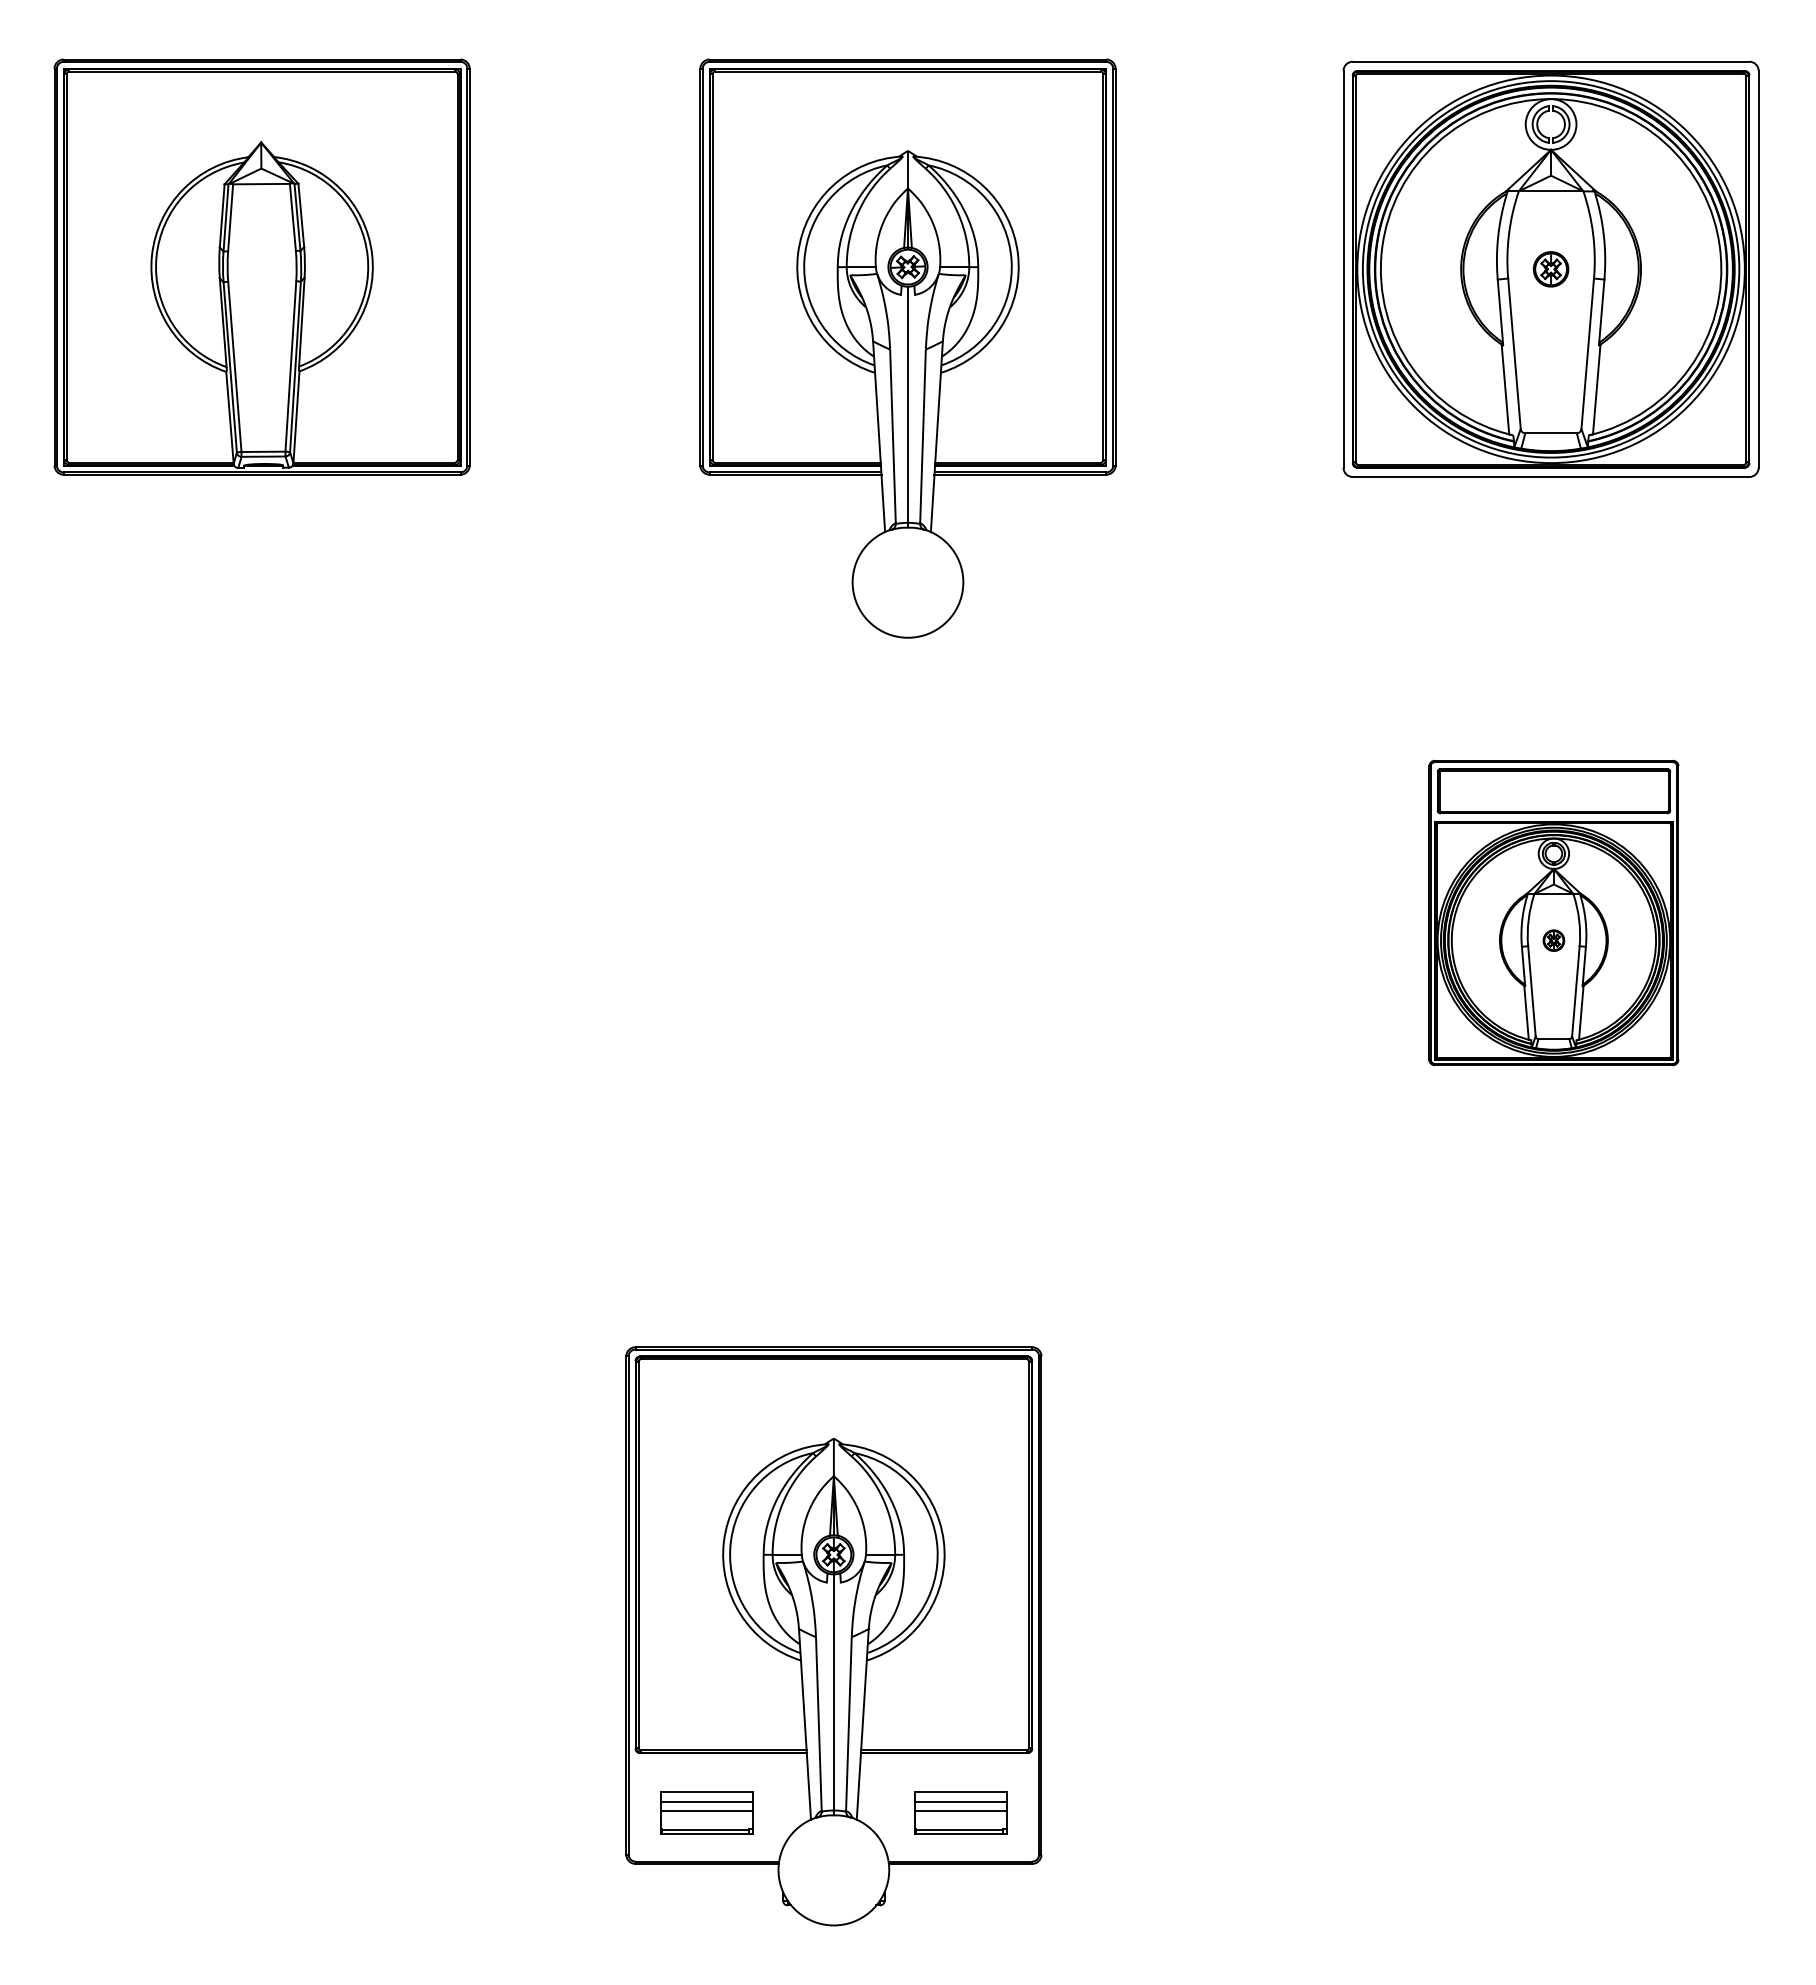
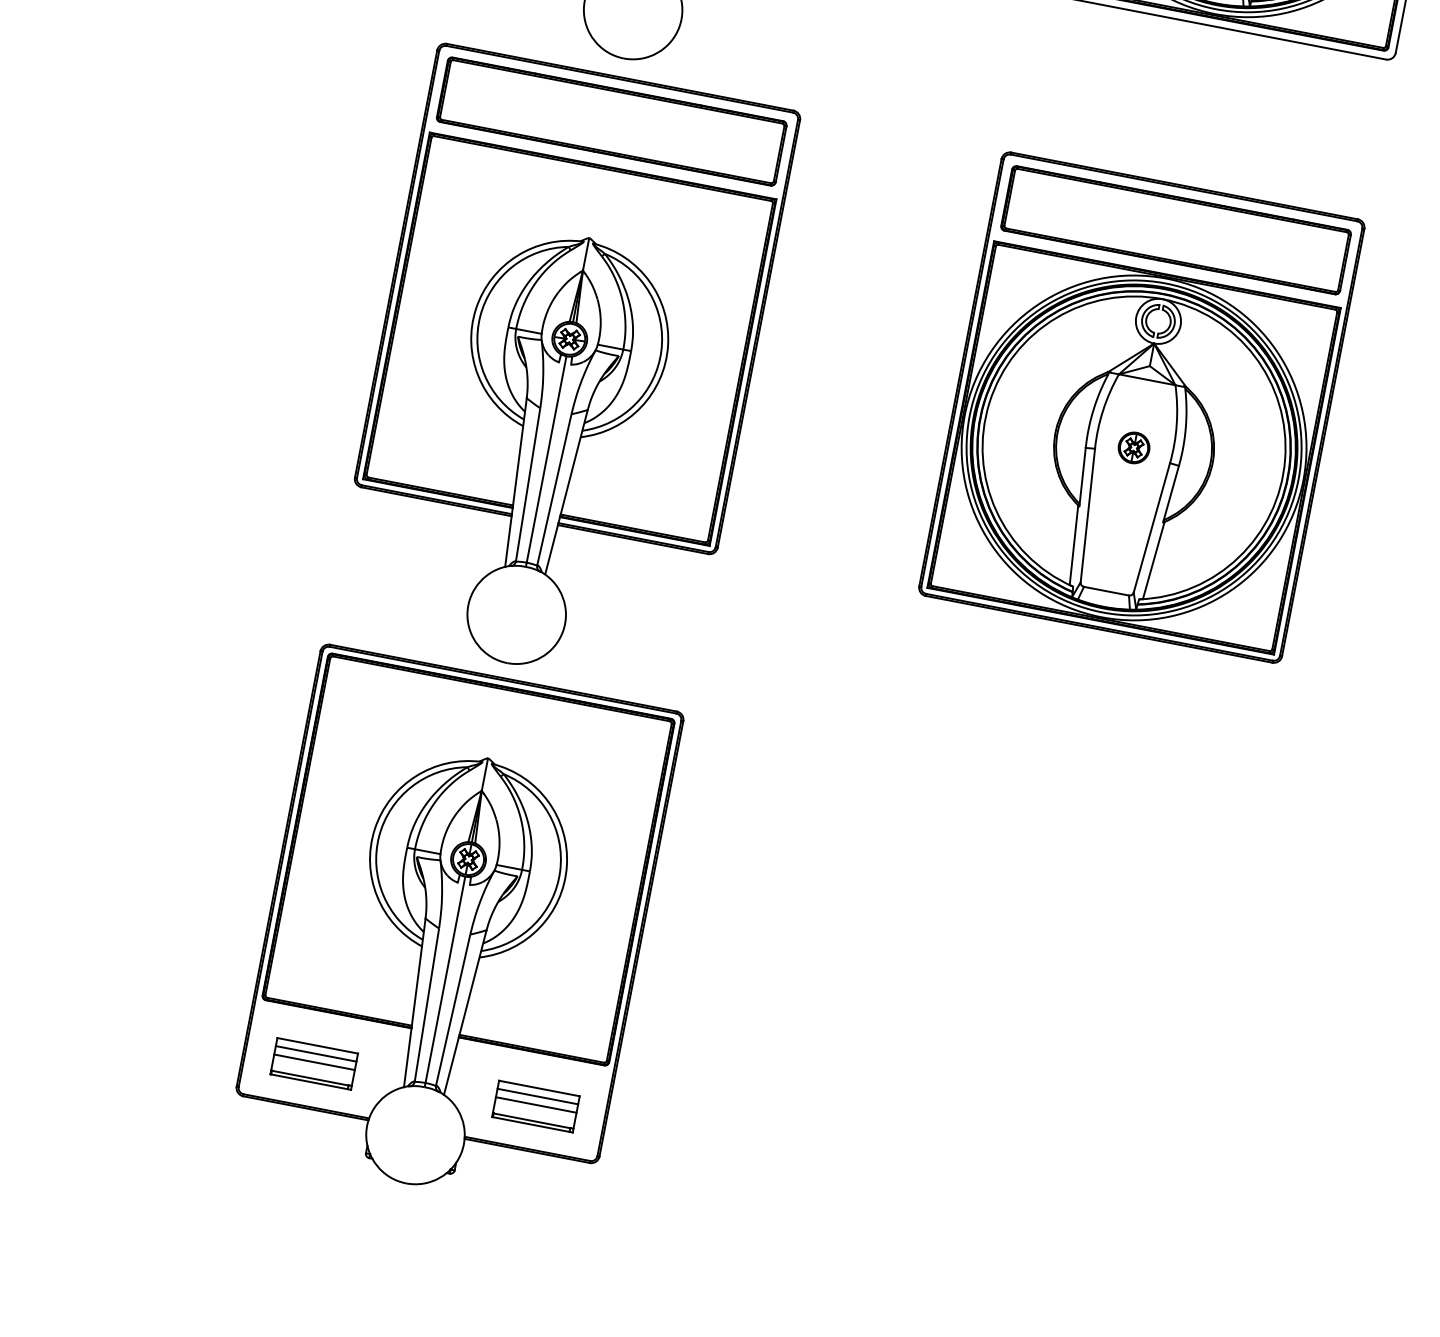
part: (1553, 912) -> (1141, 407), size x1.67
part: (907, 994) -> (563, 370), added
part: (833, 1636) -> (454, 930), moved

